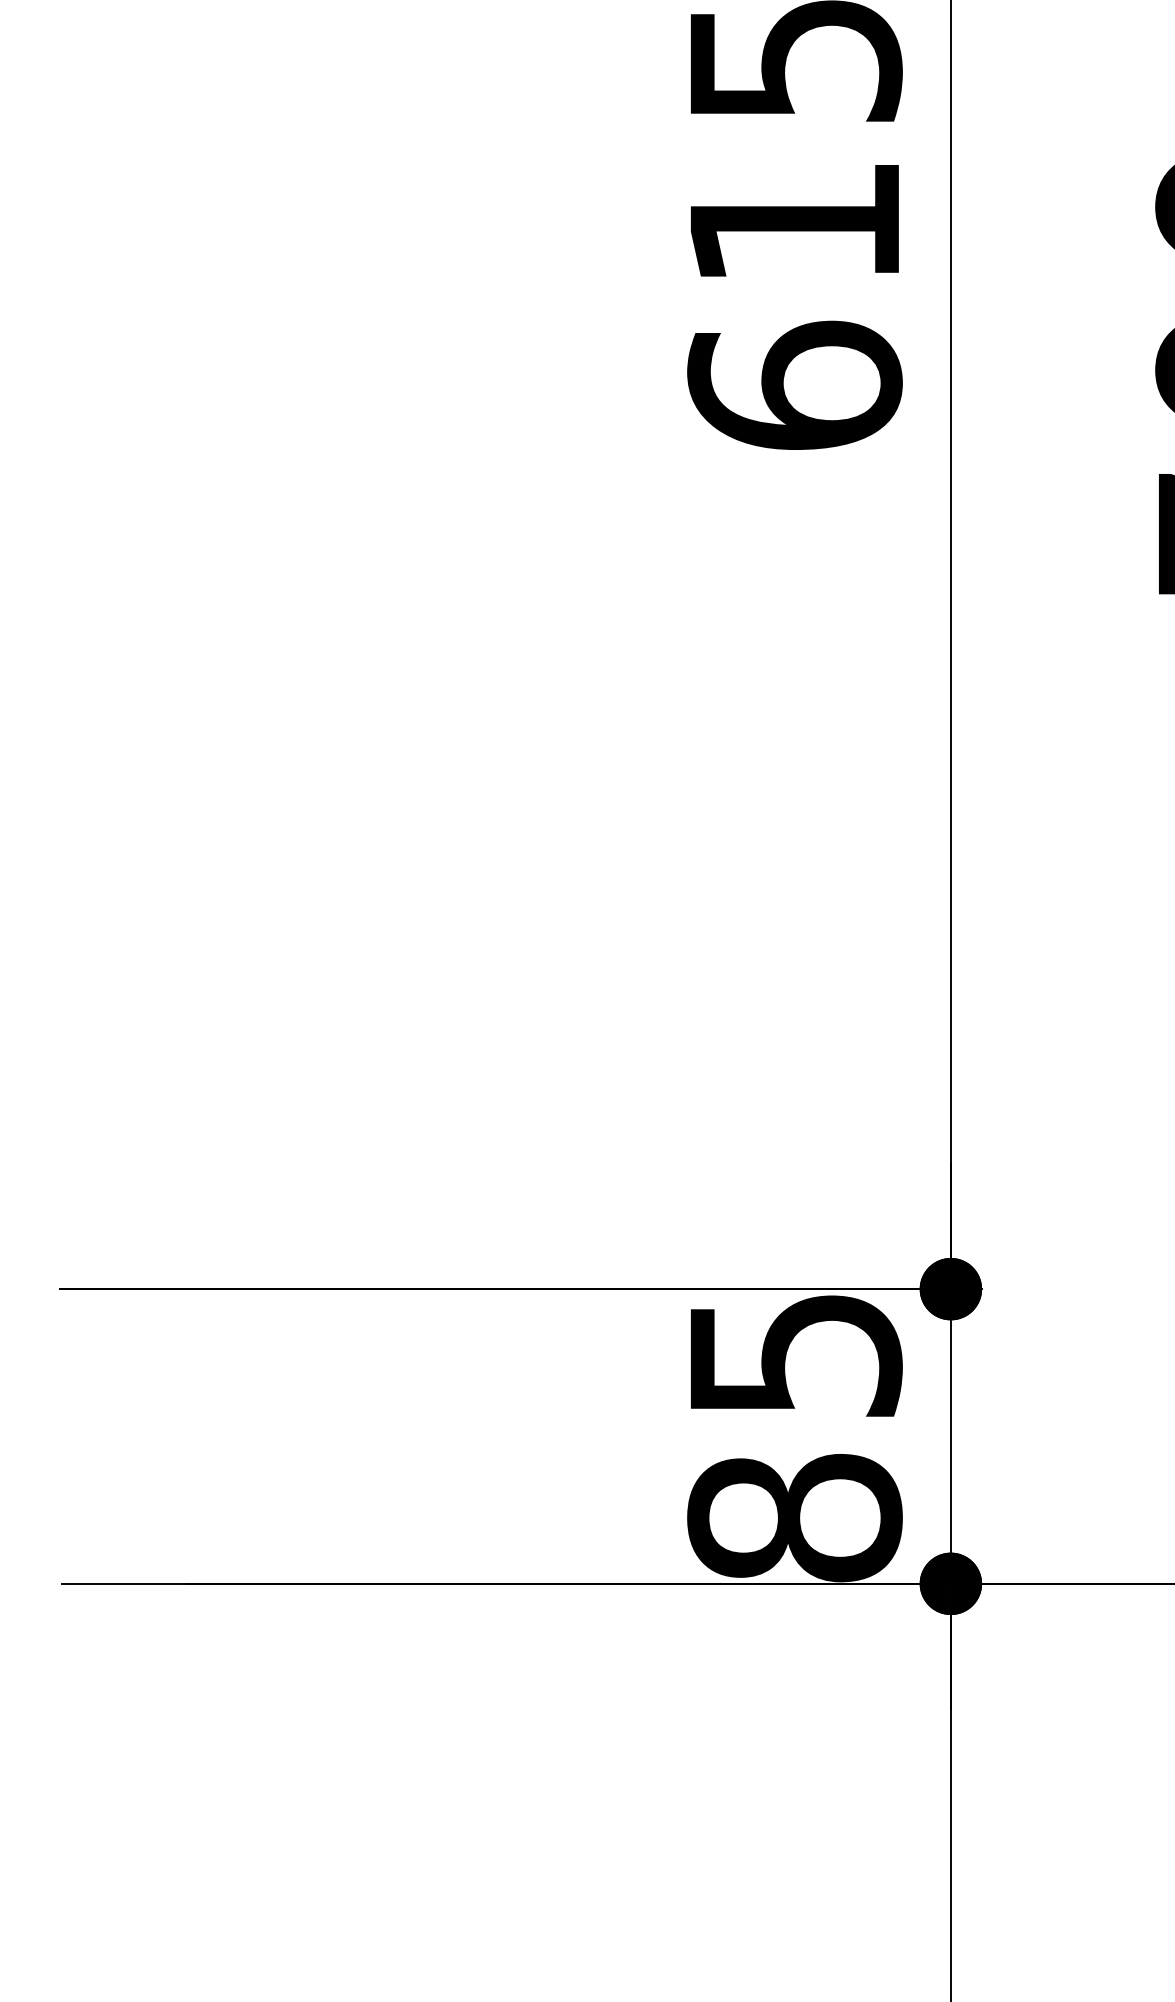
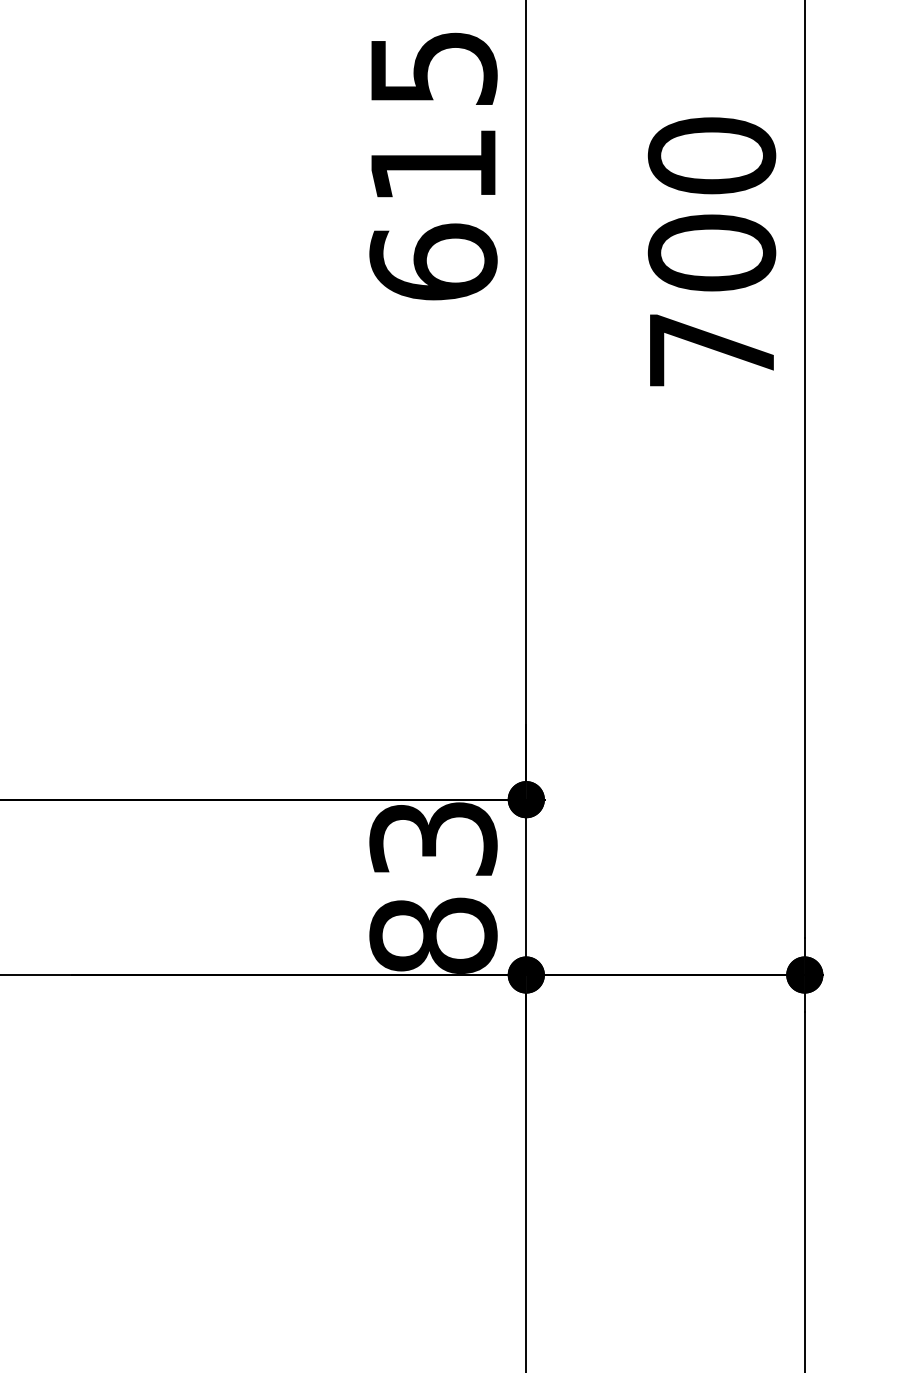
text: (794, 1354) -> (433, 838), 85 -> 83

